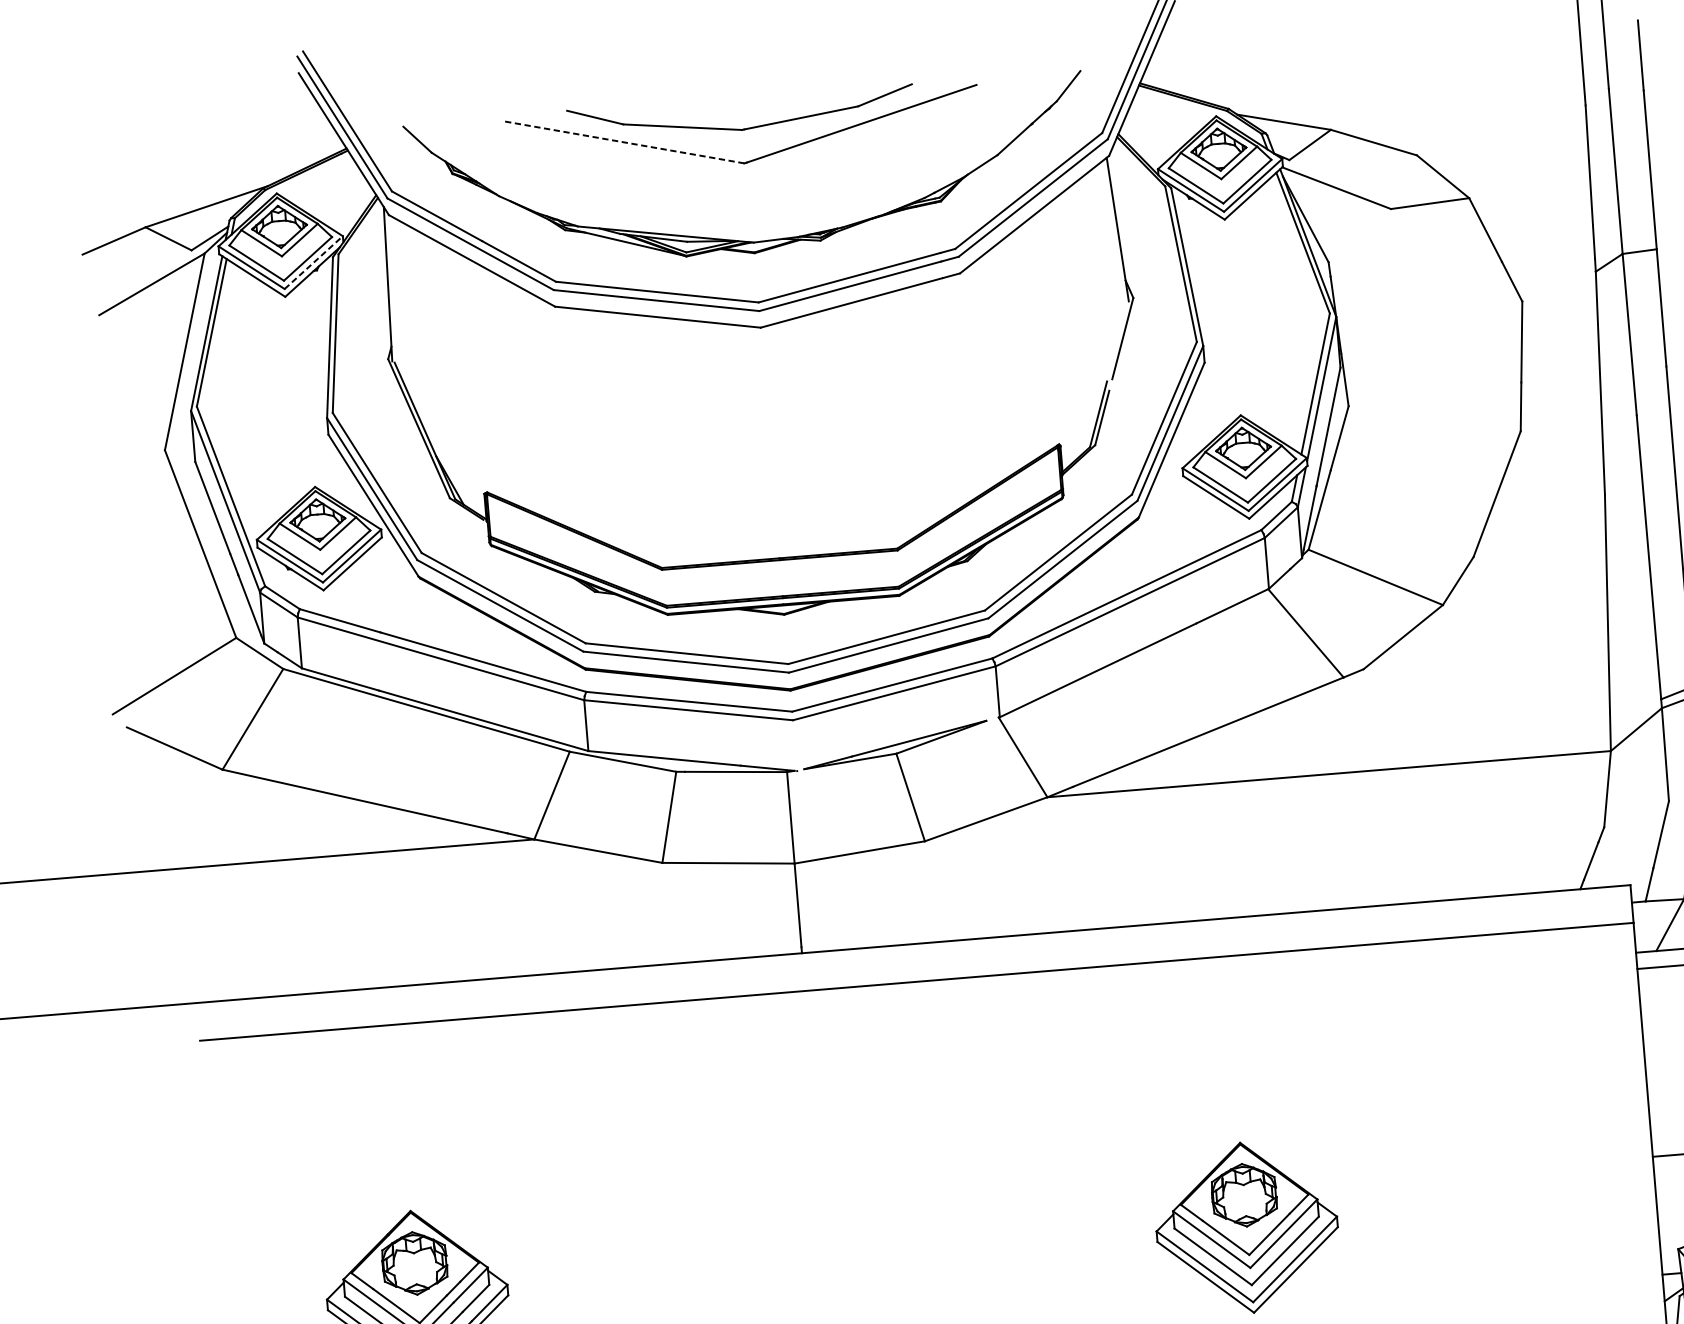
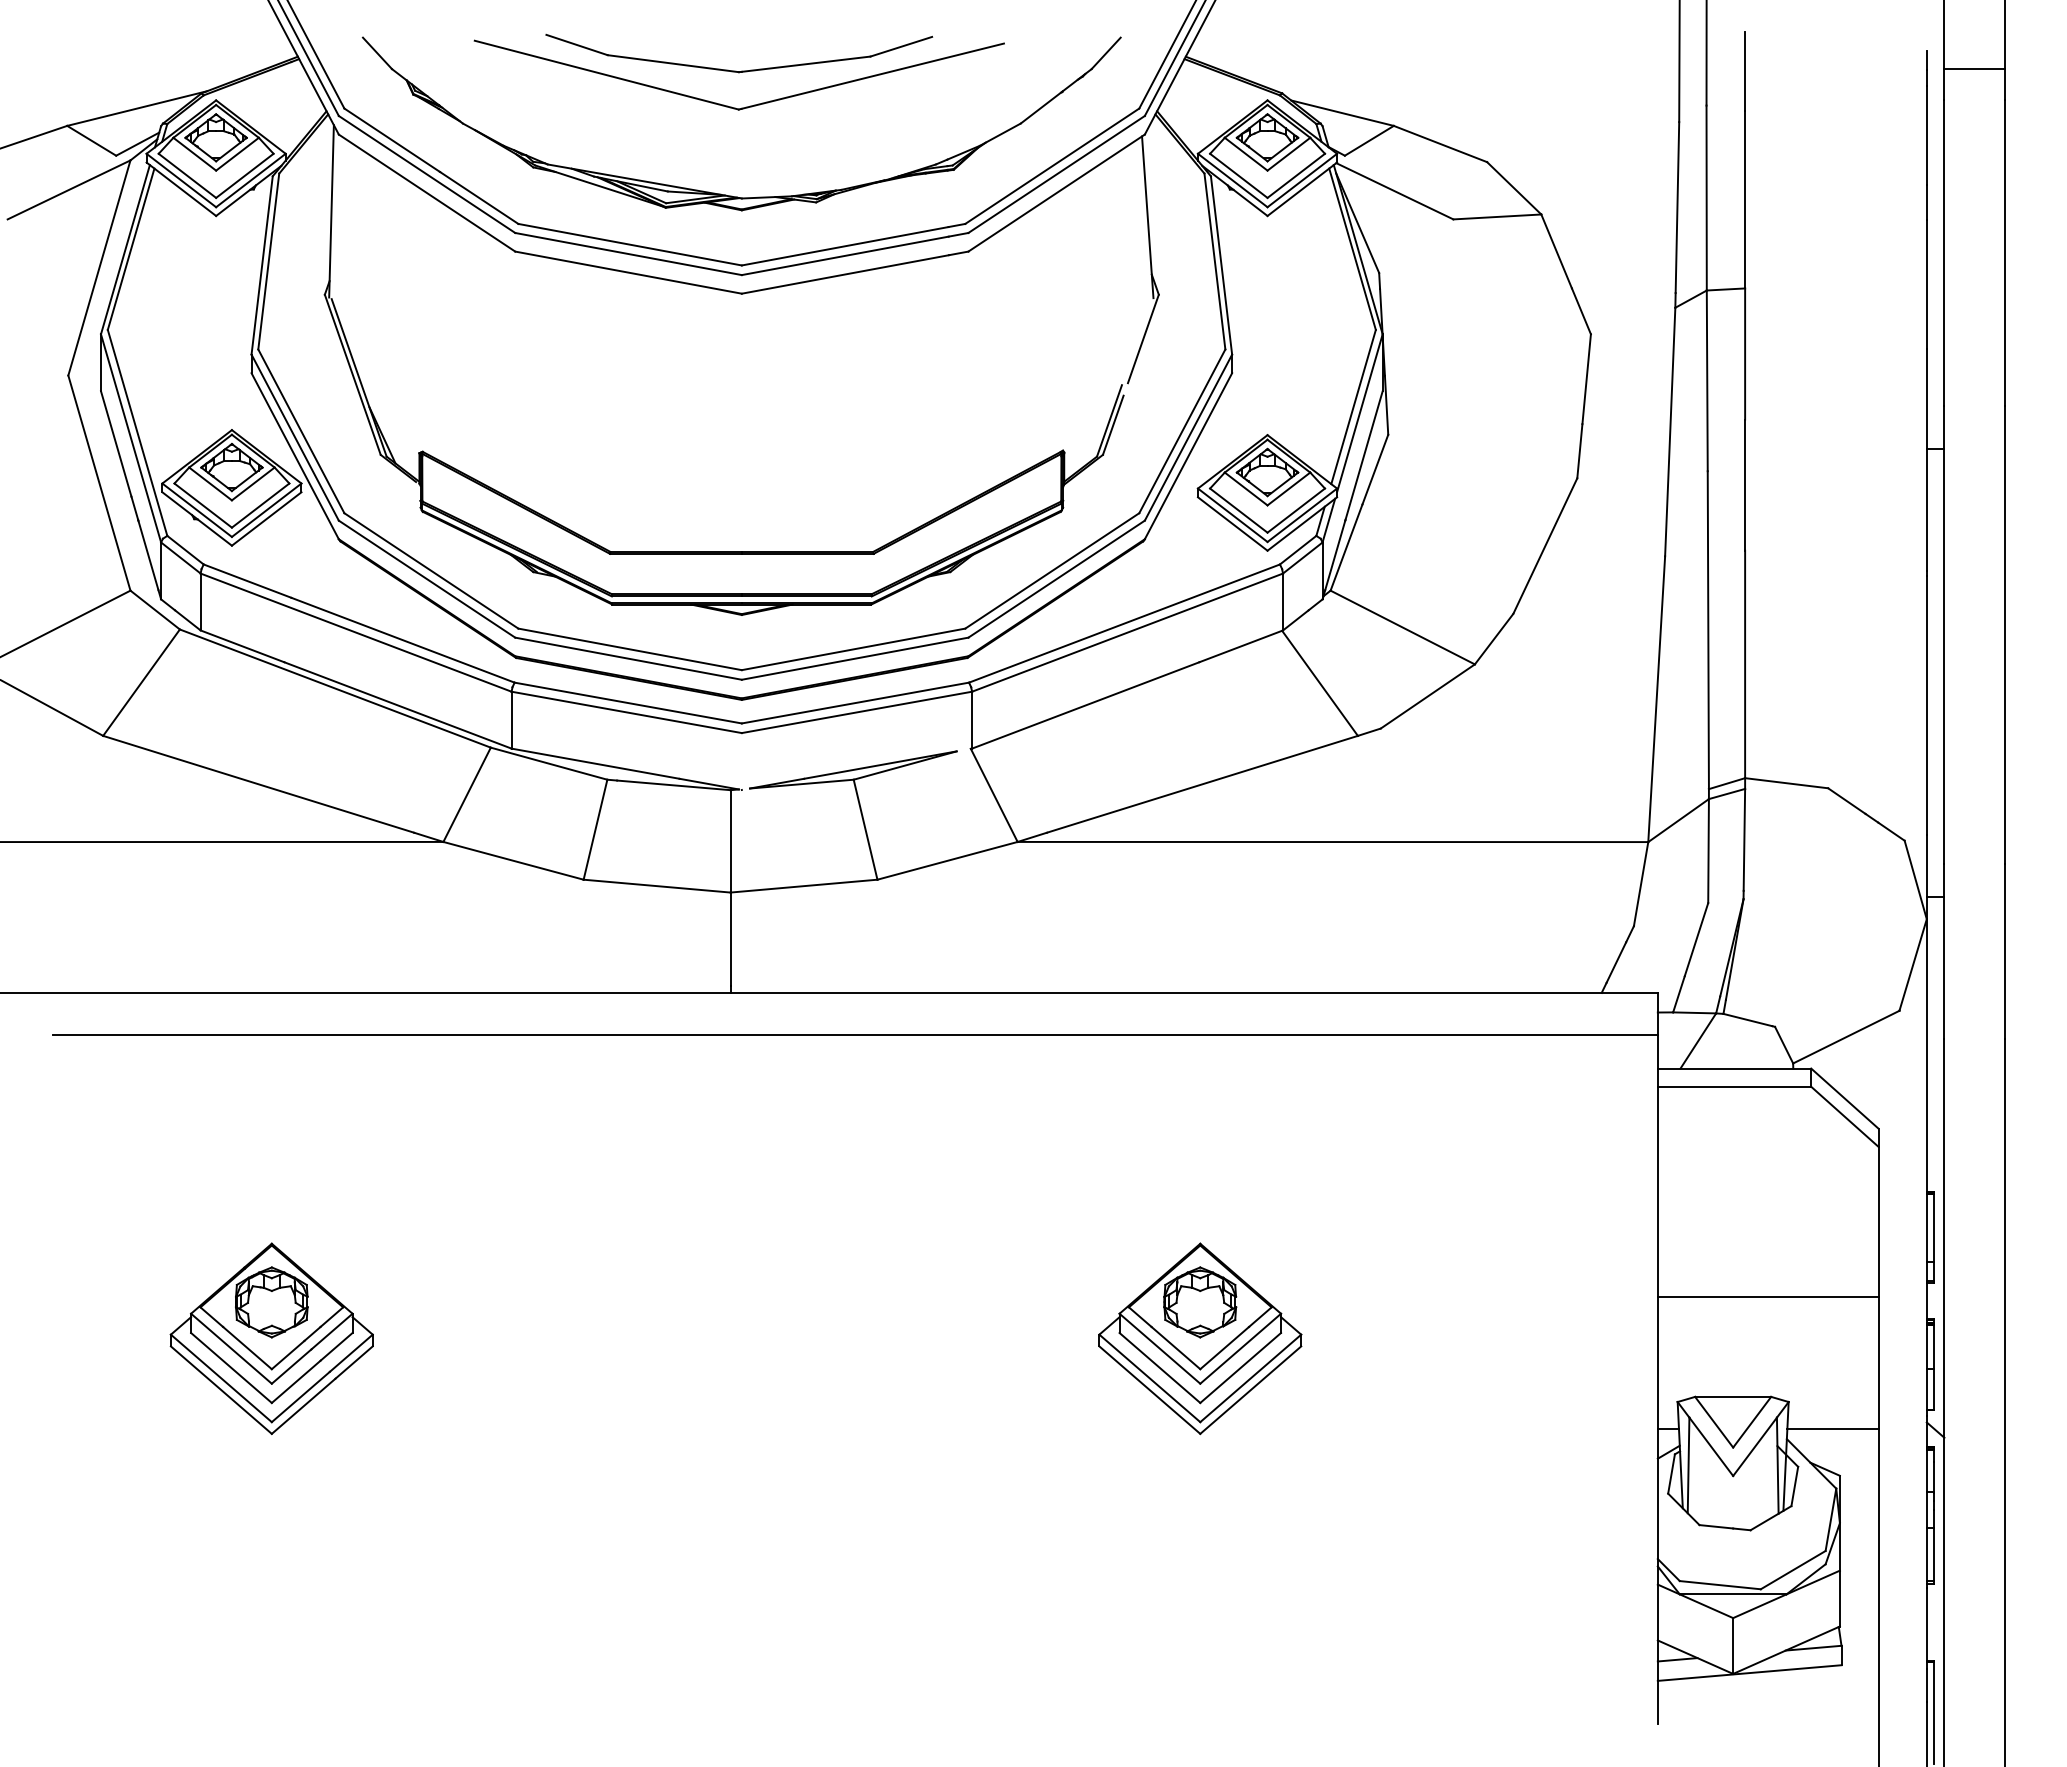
line: (623, 142) -> (606, 75), dashed -> solid
line: (313, 262) -> (250, 180), dashed -> solid

